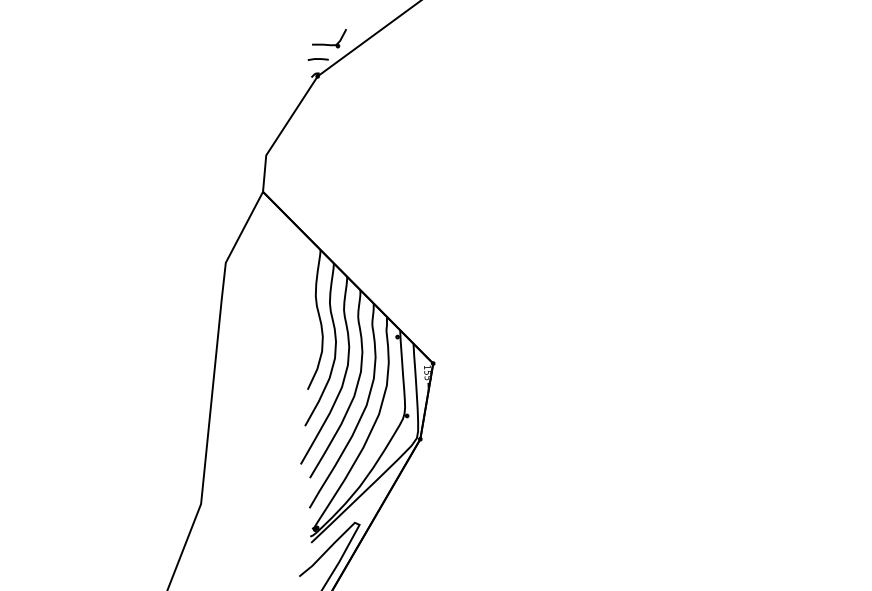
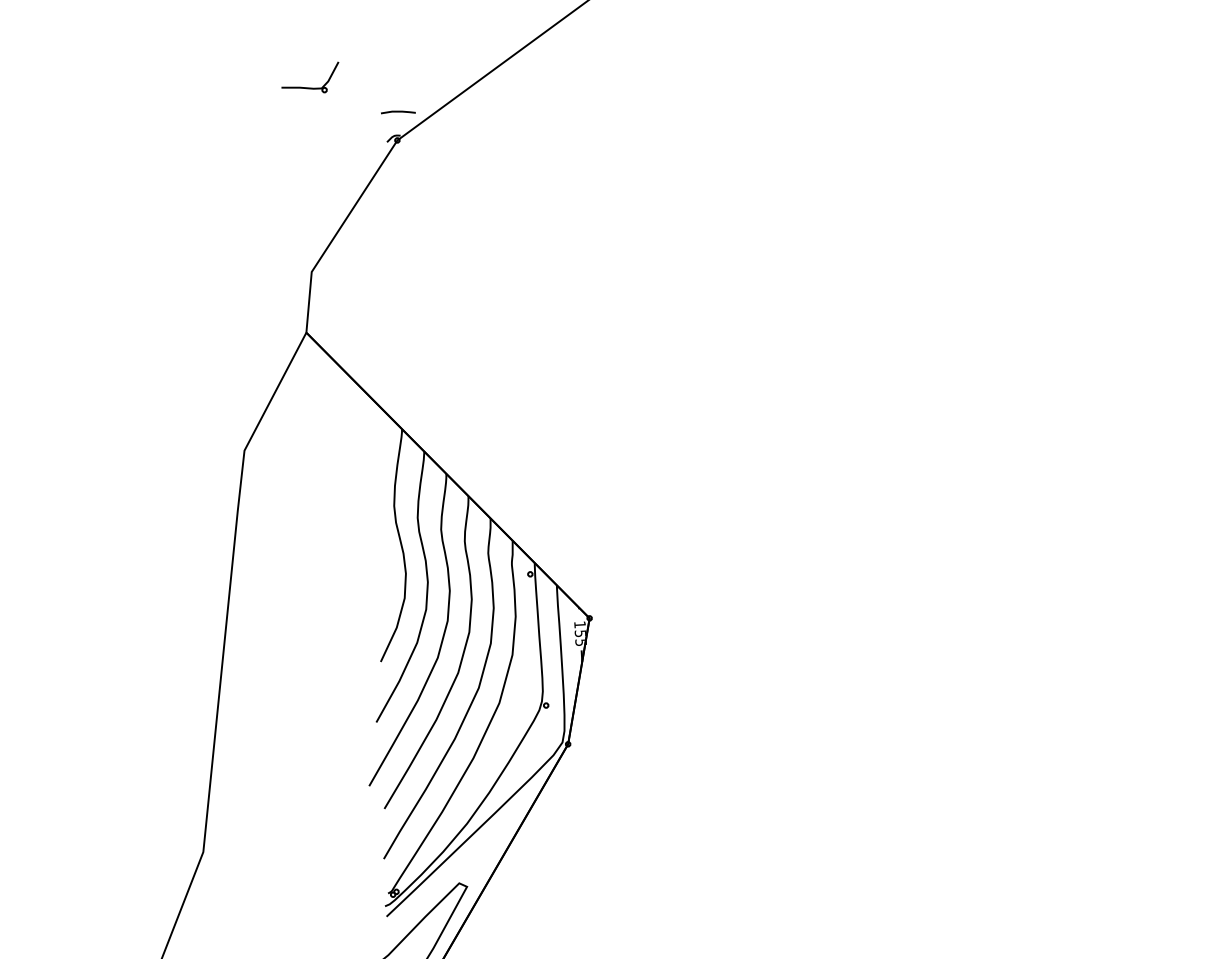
part: (329, 38) -> (310, 77), moved

